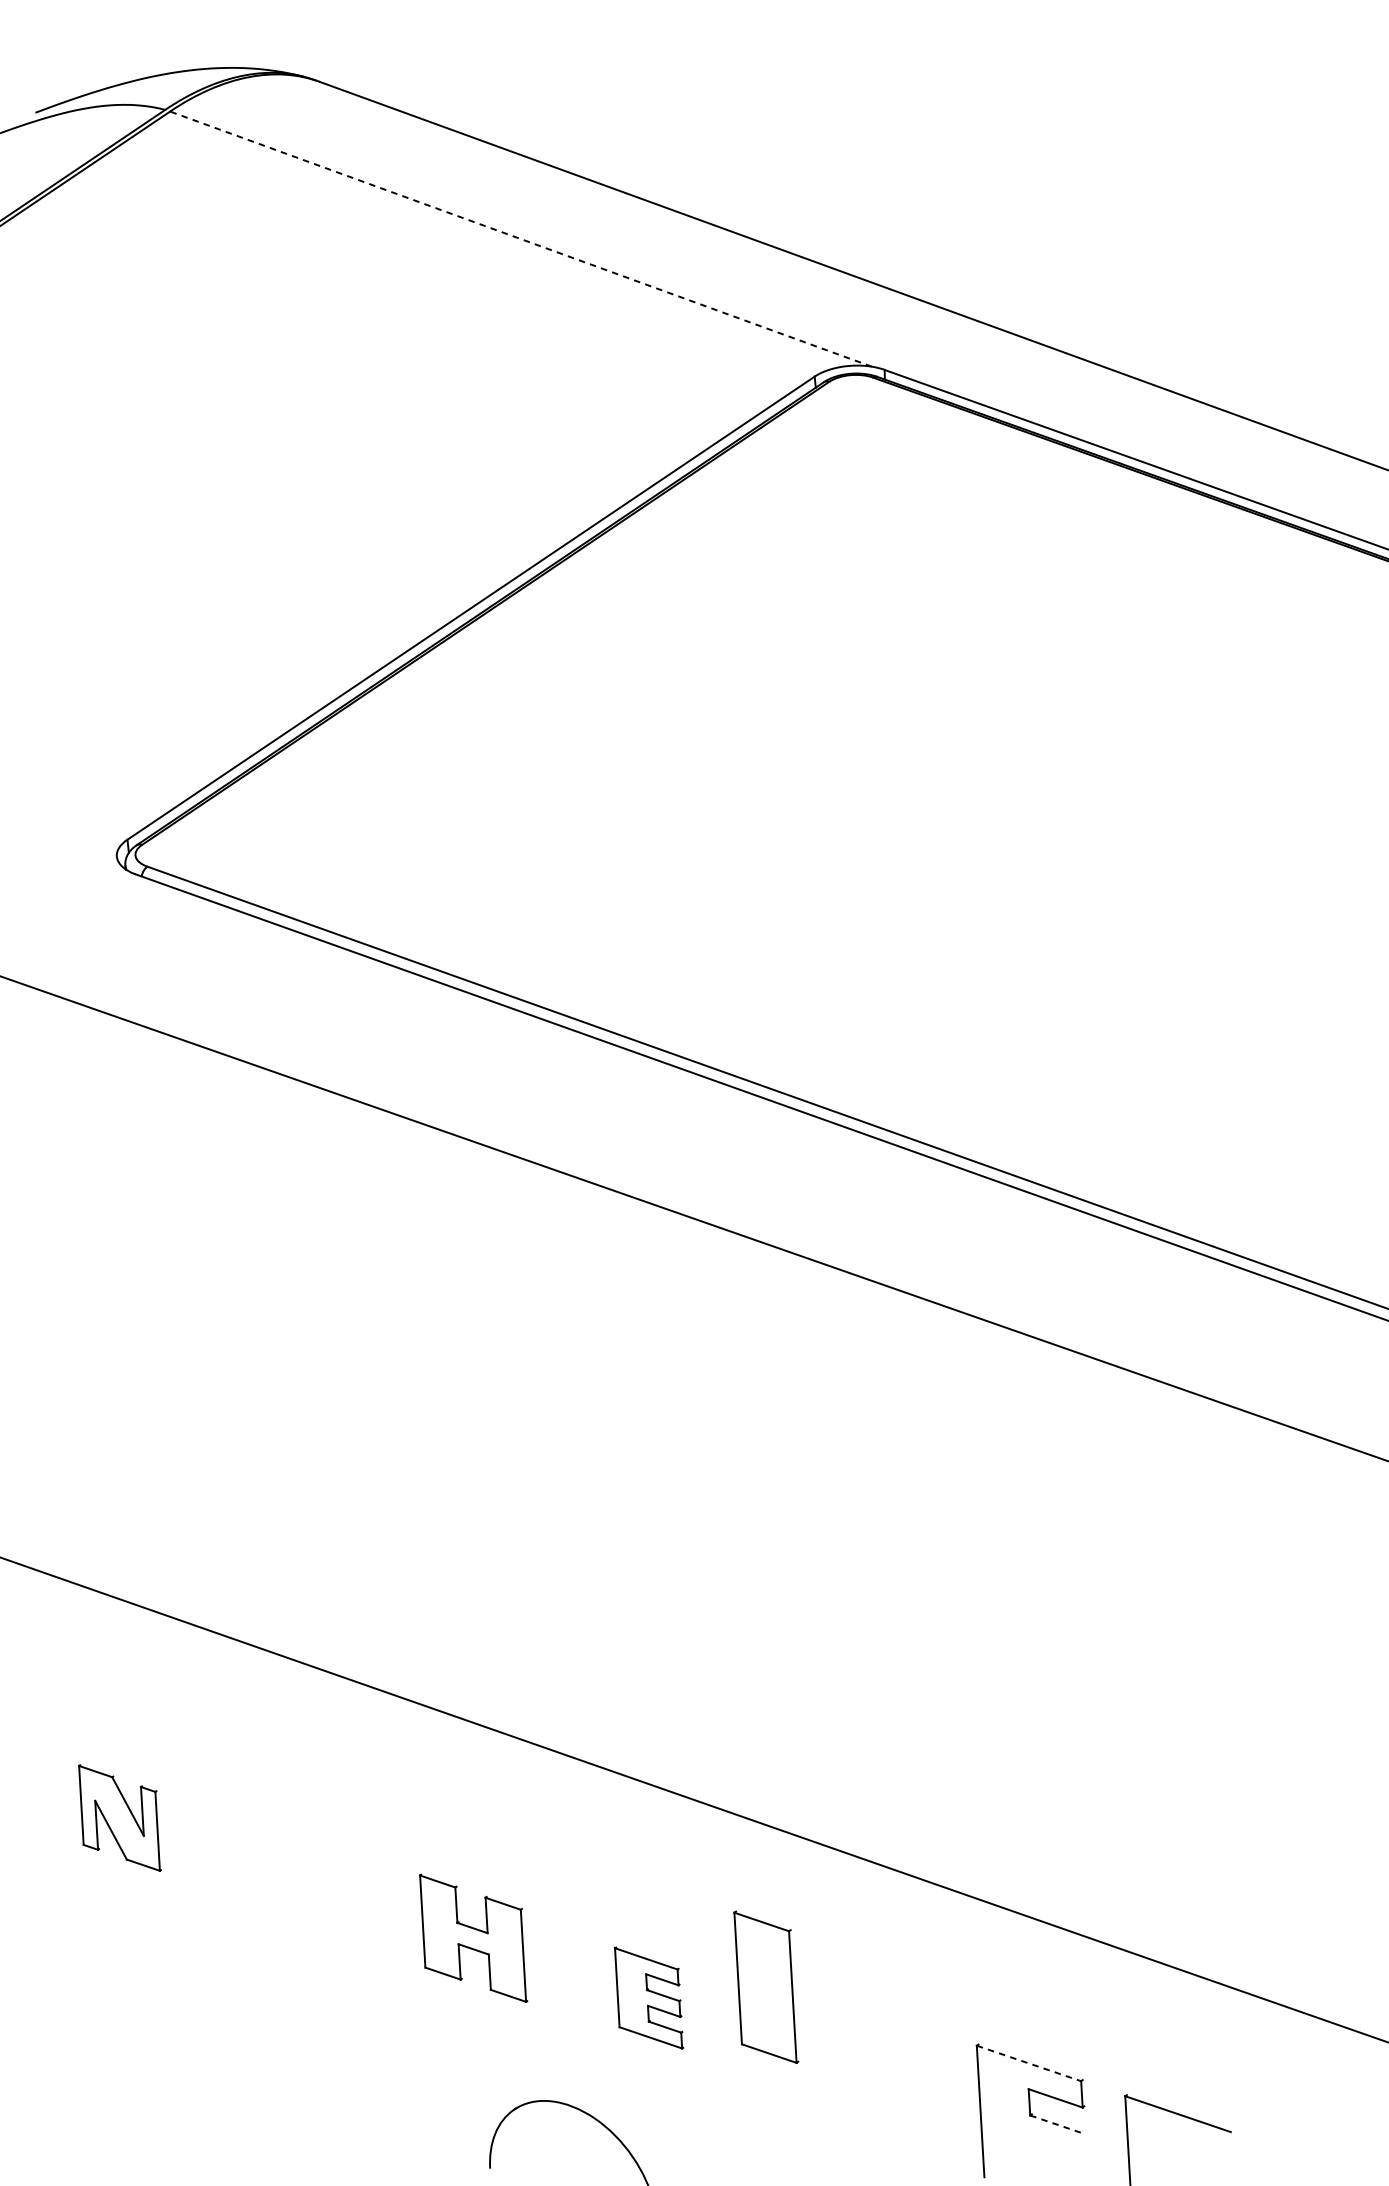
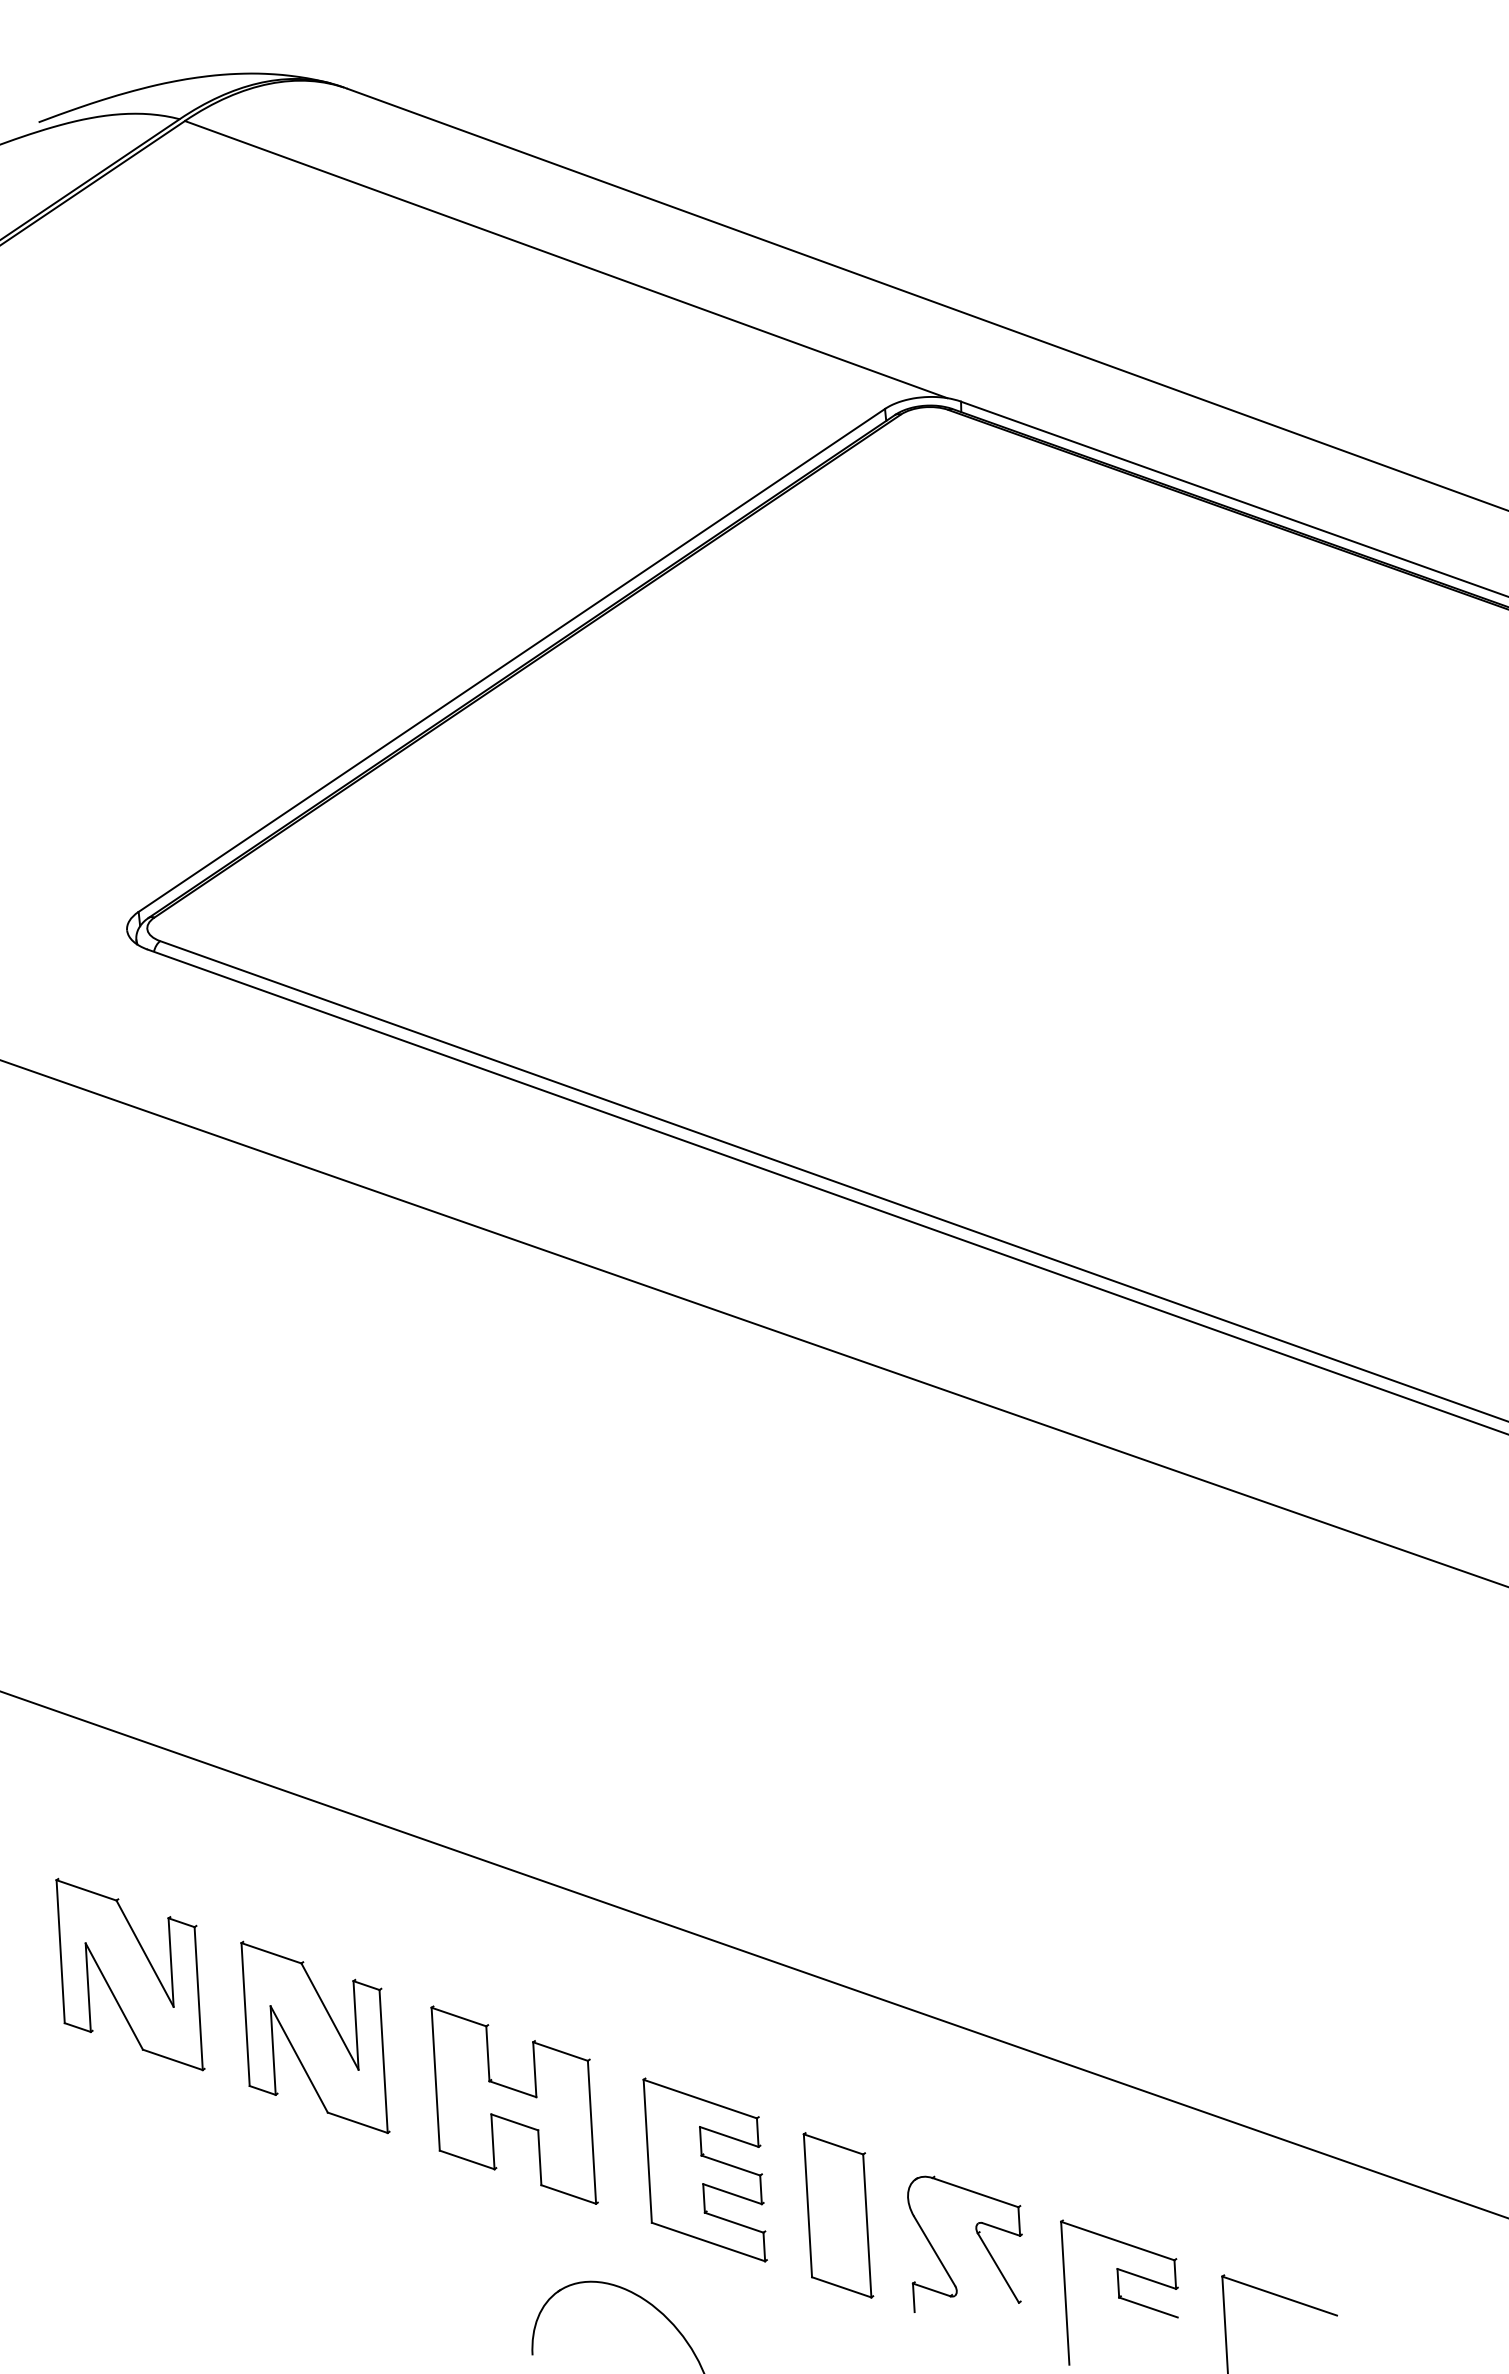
line: (521, 239) -> (566, 259), dashed -> solid
part: (119, 1818) -> (130, 1974), size x1.67
part: (290, 1876) -> (315, 2037), added
part: (473, 1937) -> (514, 2104), size x1.43
part: (766, 1987) -> (838, 2215), moved
part: (648, 1997) -> (704, 2169), size x1.67
part: (898, 2056) -> (976, 2233), added
line: (1028, 2063) -> (1117, 2241), dashed -> solid
line: (1057, 2124) -> (1148, 2307), dashed -> solid

